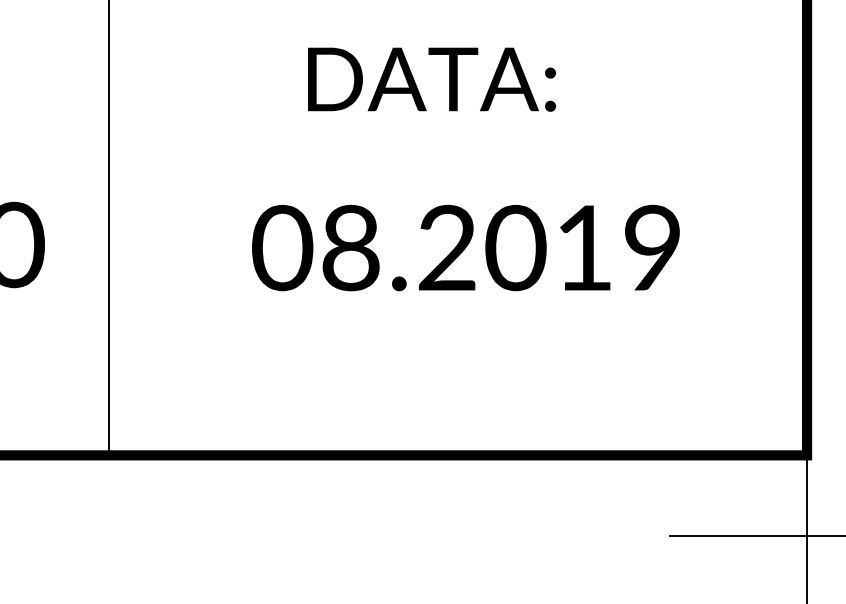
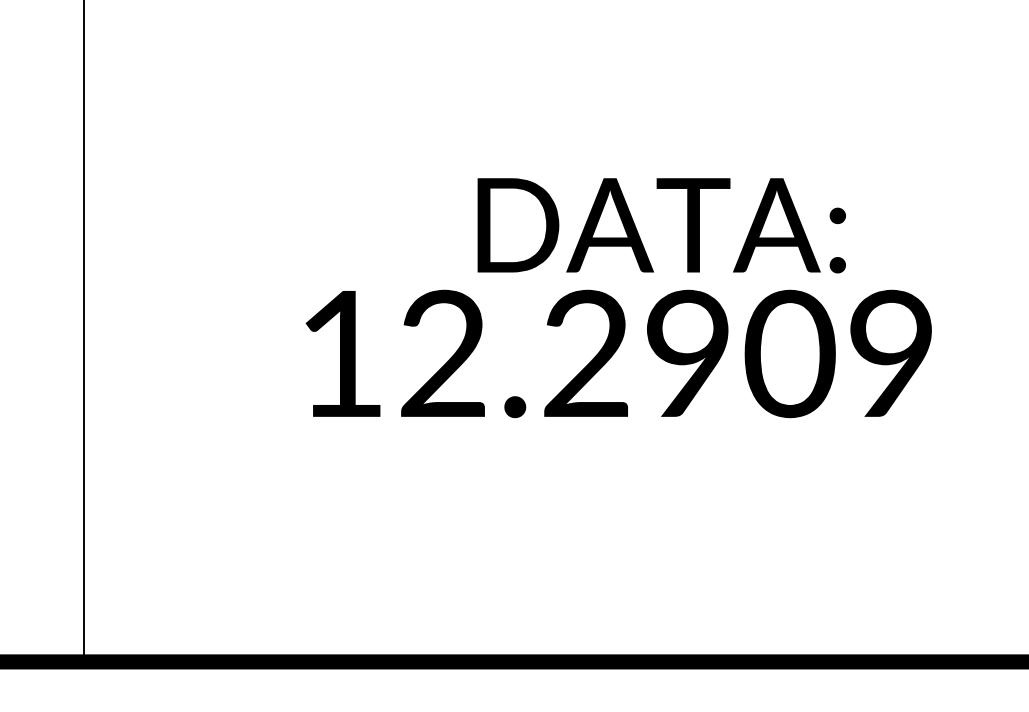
text: (431, 79) -> (661, 225), moved
text: (433, 247) -> (565, 353), 08.2019 -> 12.2909

